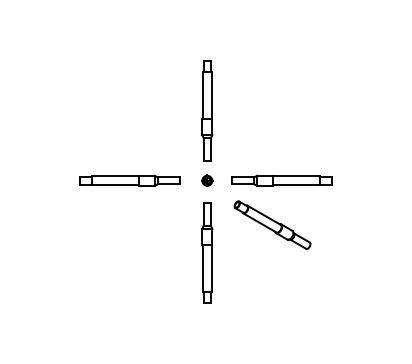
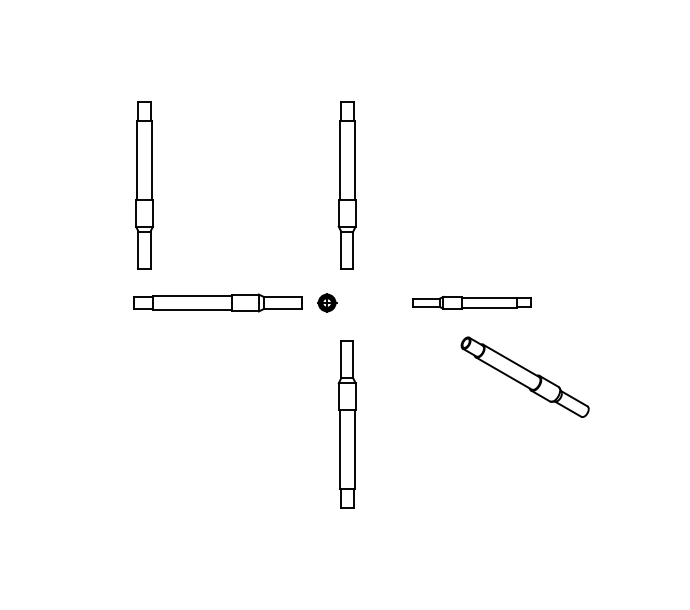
part: (86, 110) -> (144, 185), added
part: (207, 180) -> (327, 302), moved
part: (281, 180) -> (471, 302), size x0.7
part: (272, 224) -> (525, 376), moved

